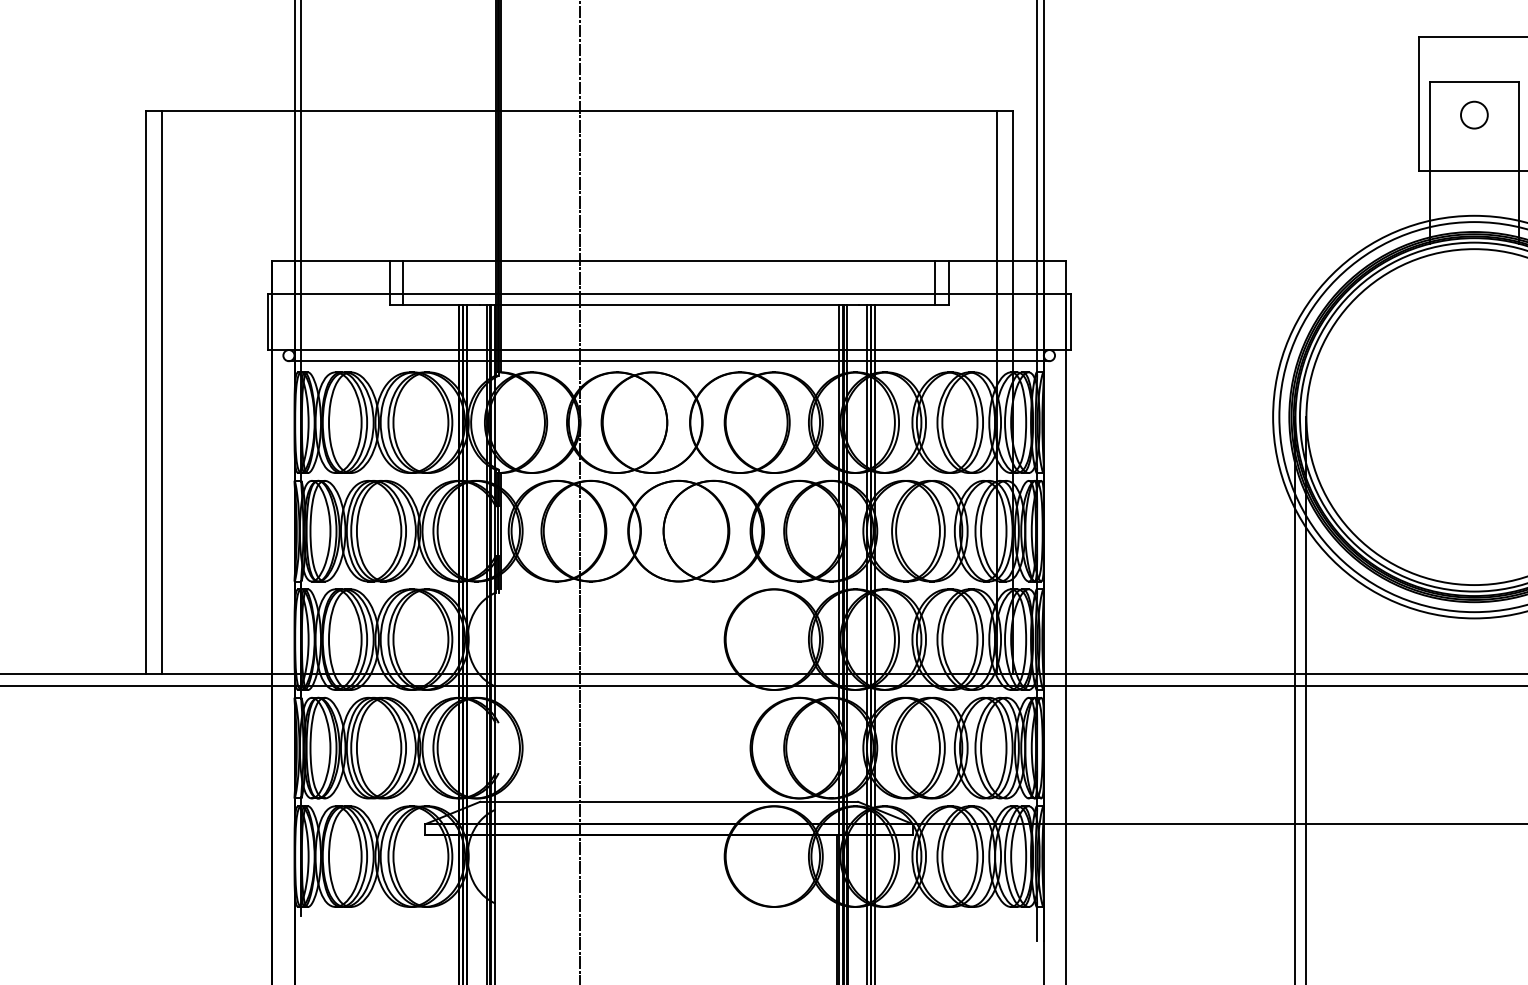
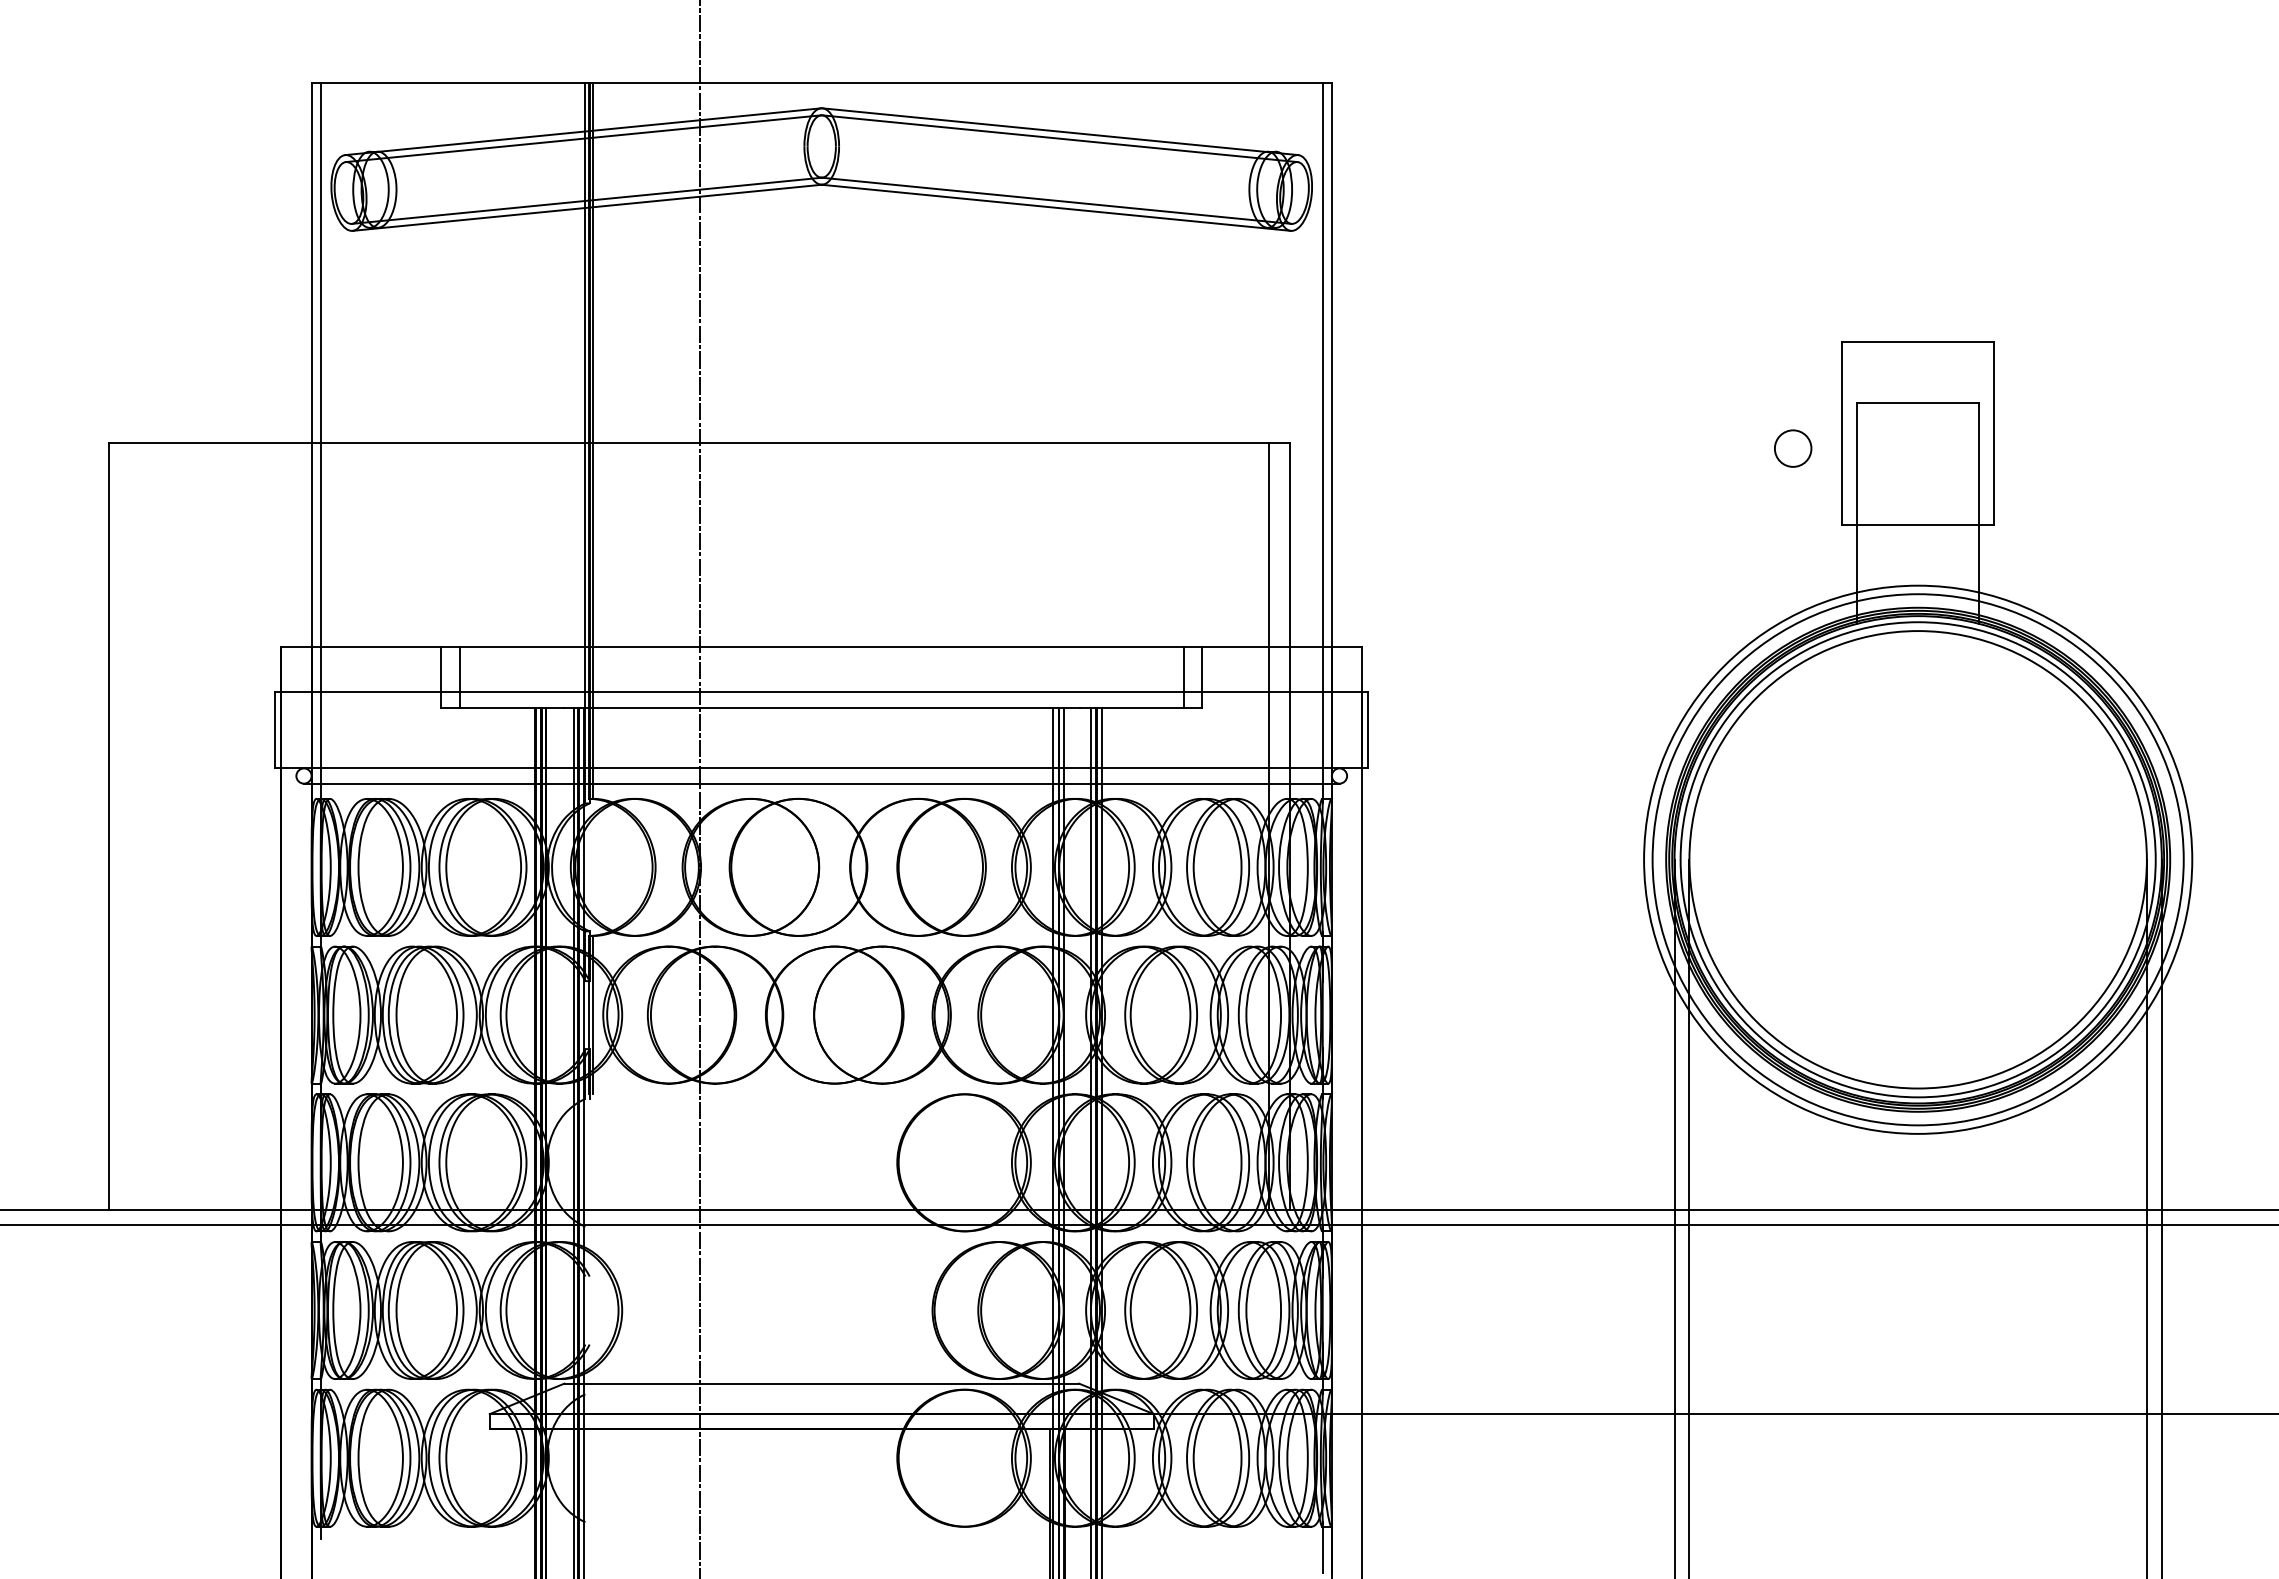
circle: (1474, 115) -> (1793, 448), moved
line: (161, 392) -> (130, 826), removed

